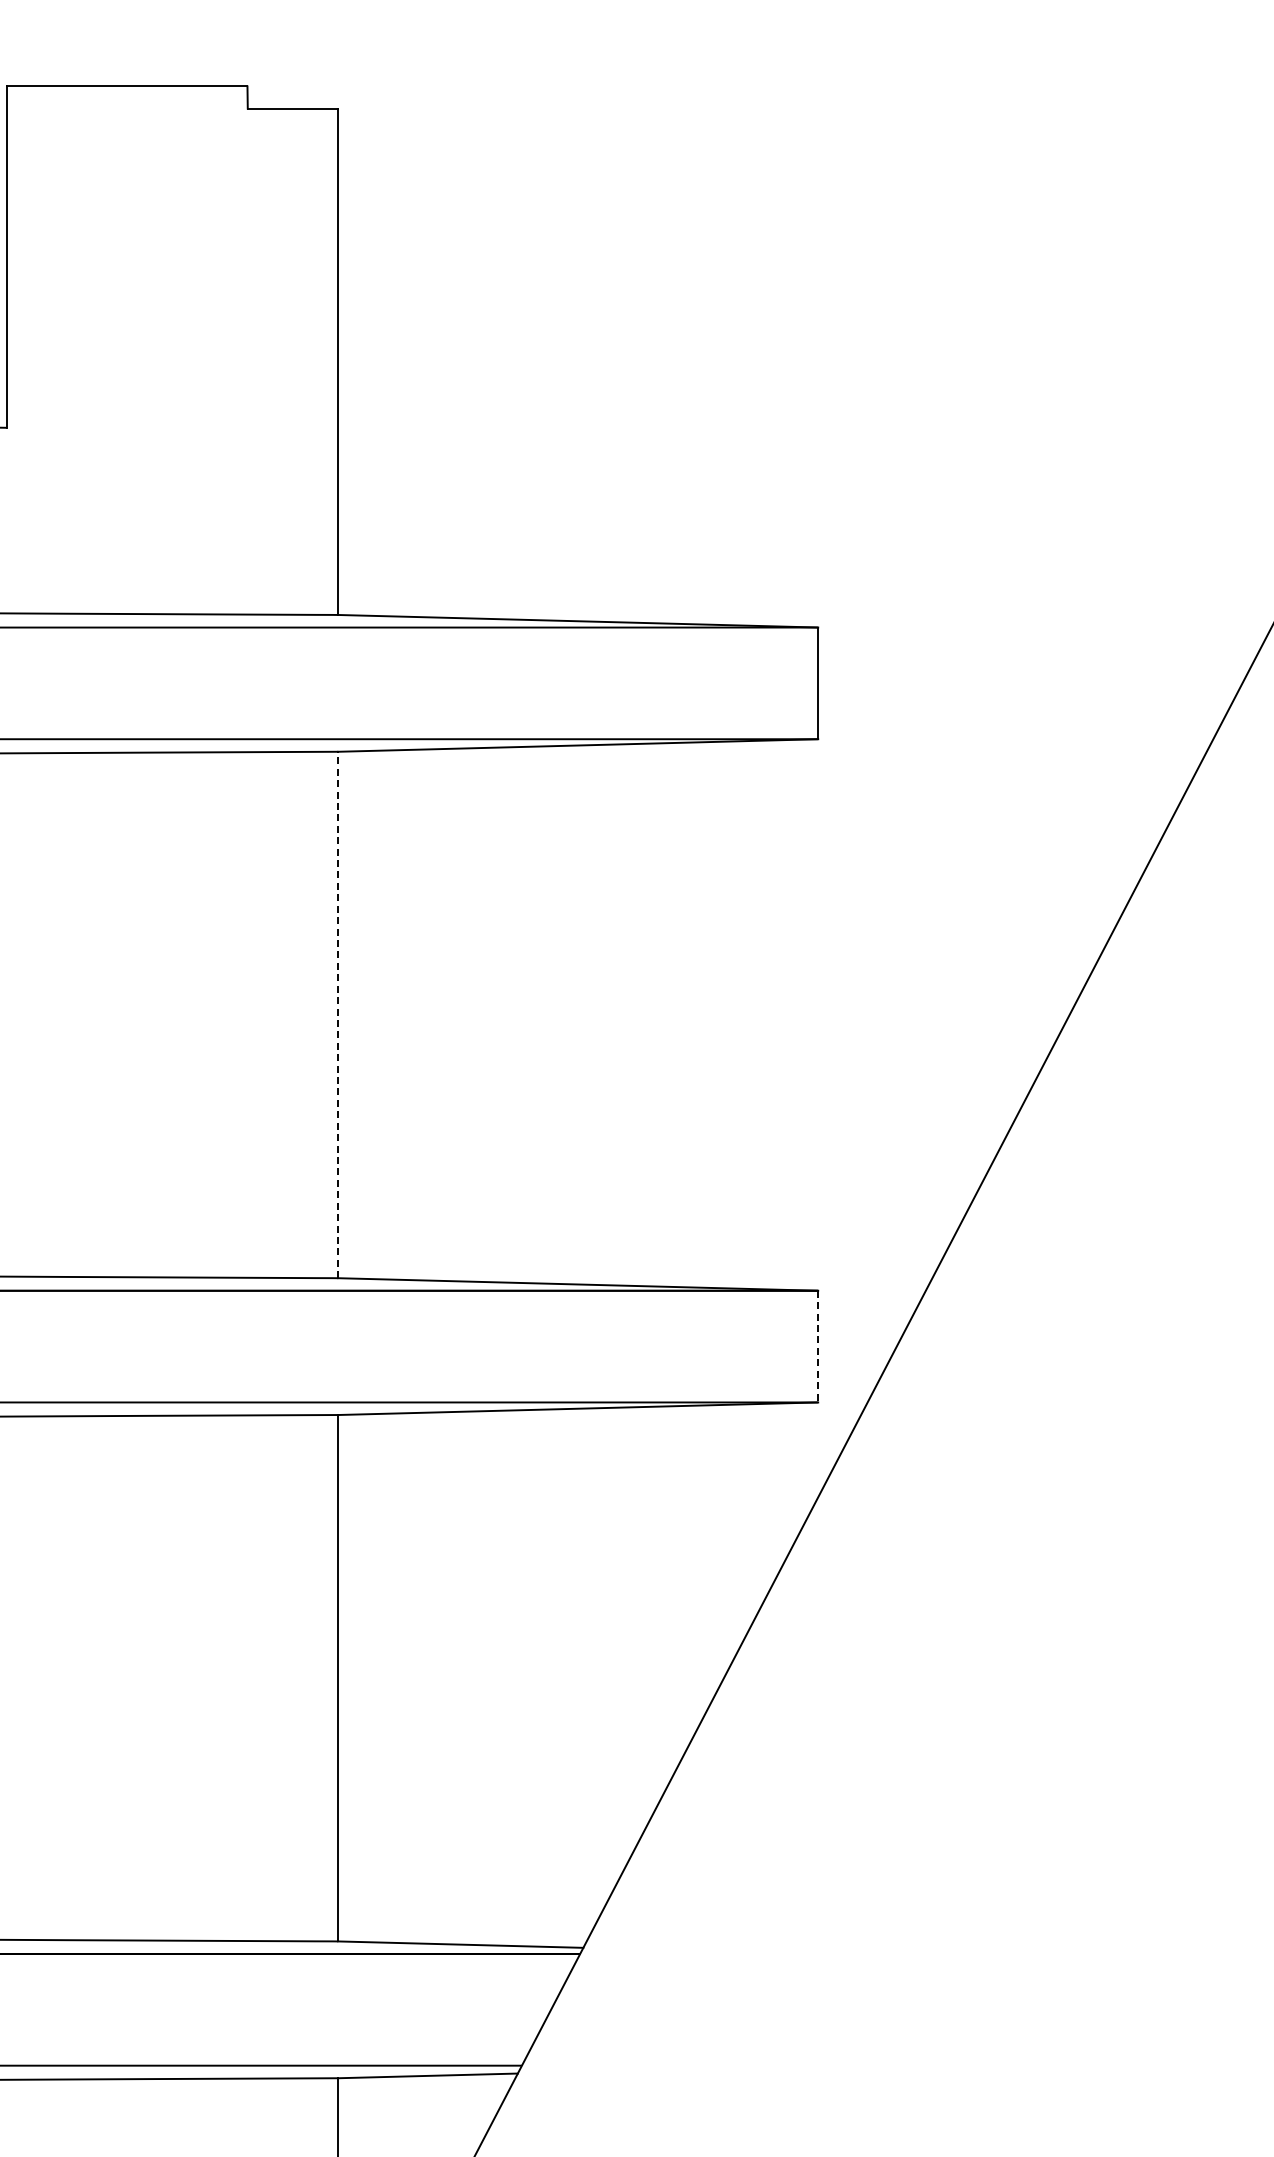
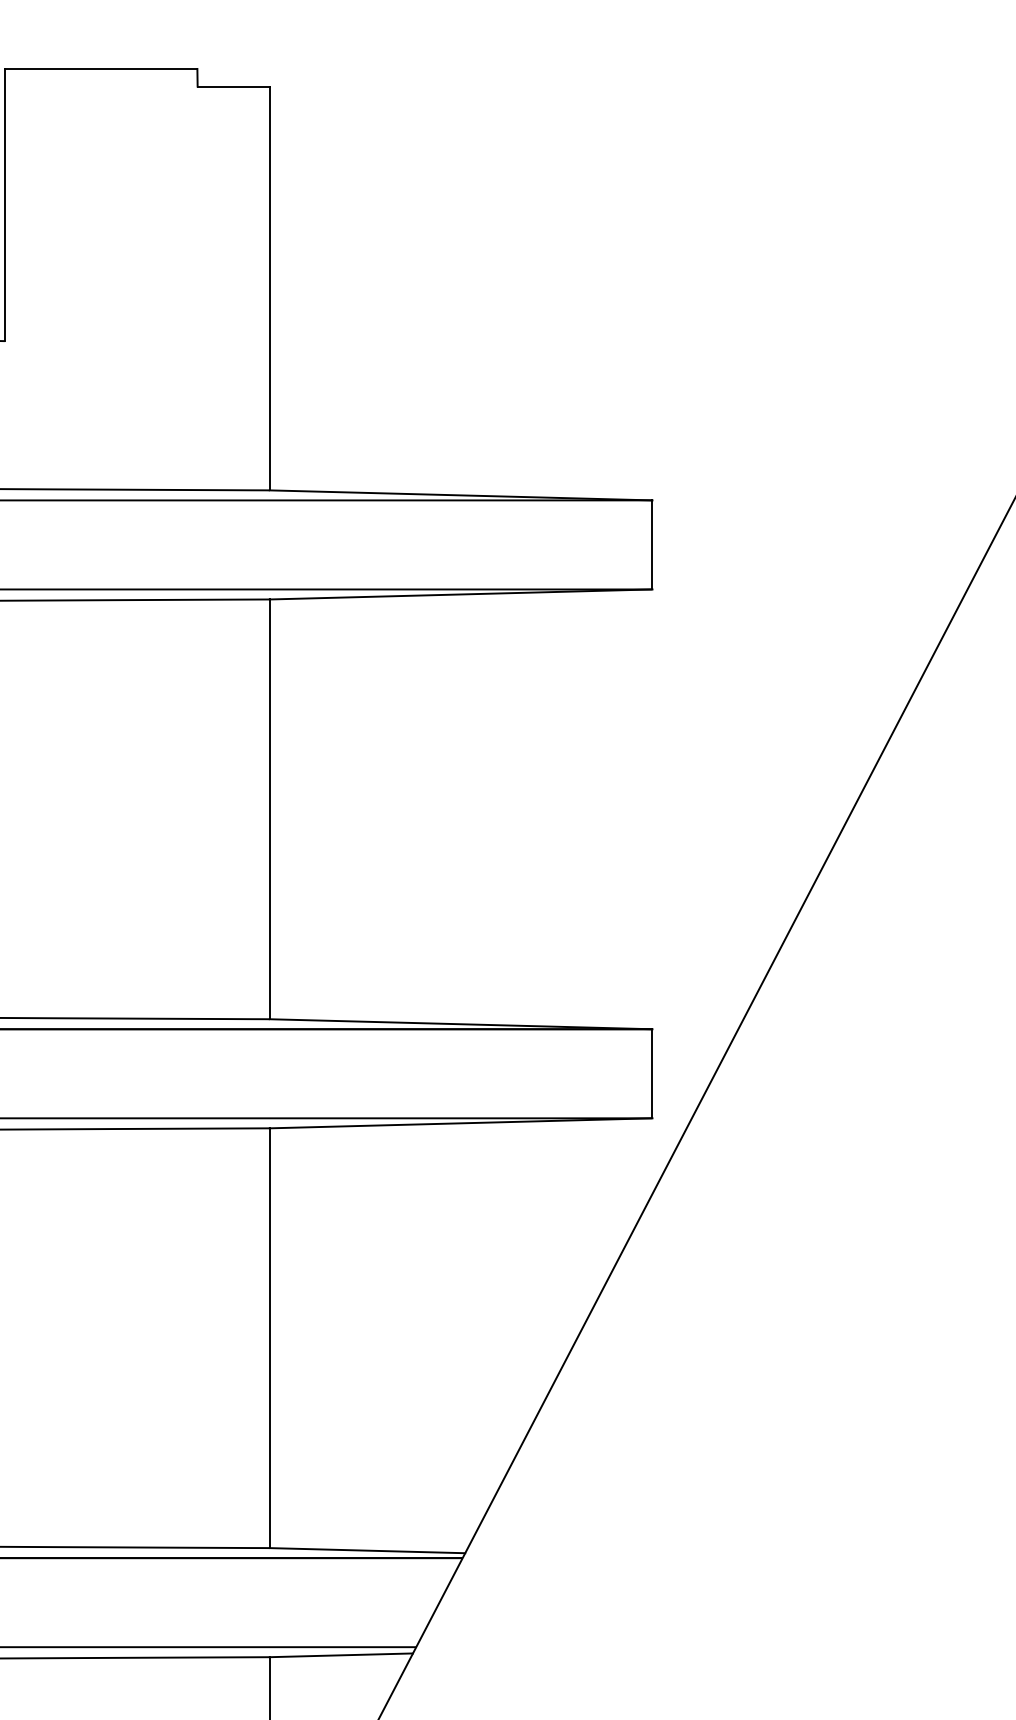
line: (338, 1014) -> (269, 808), dashed -> solid
line: (818, 1346) -> (652, 1073), dashed -> solid

